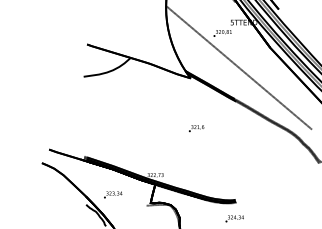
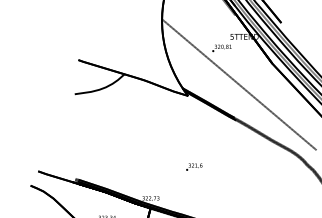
text: (196, 128) -> (194, 167), moved

